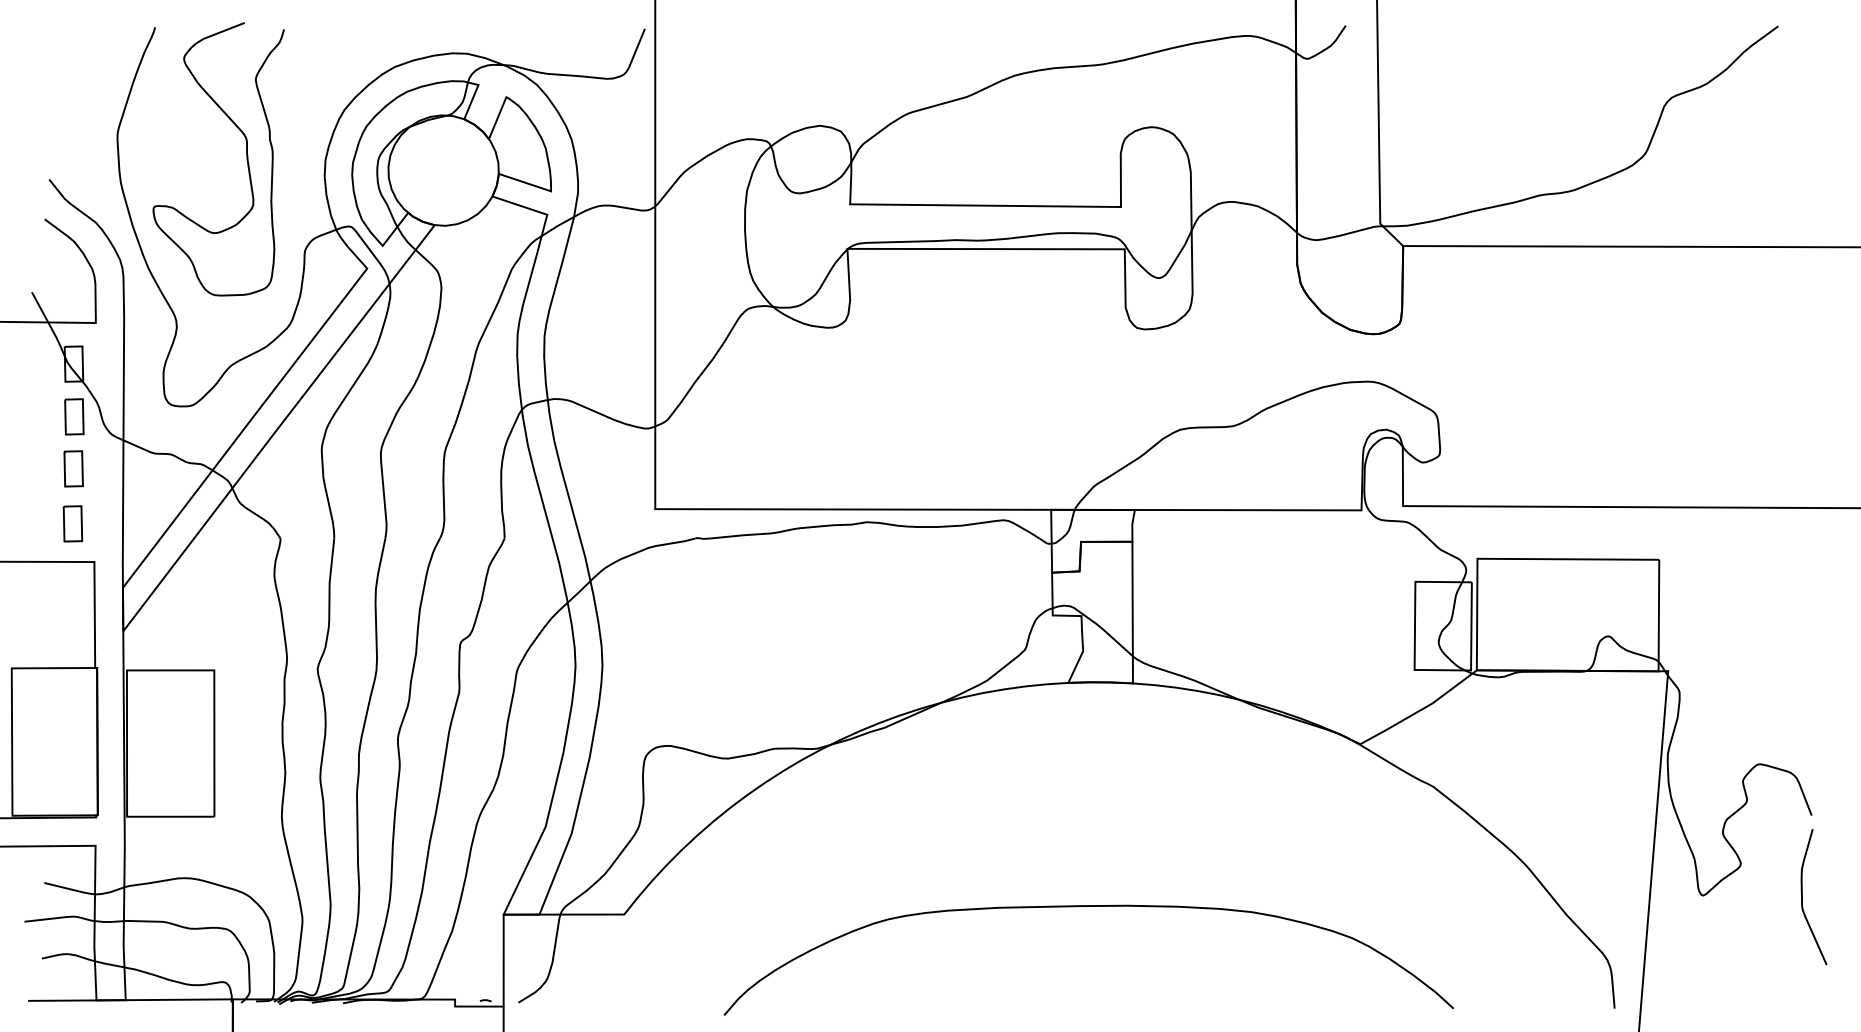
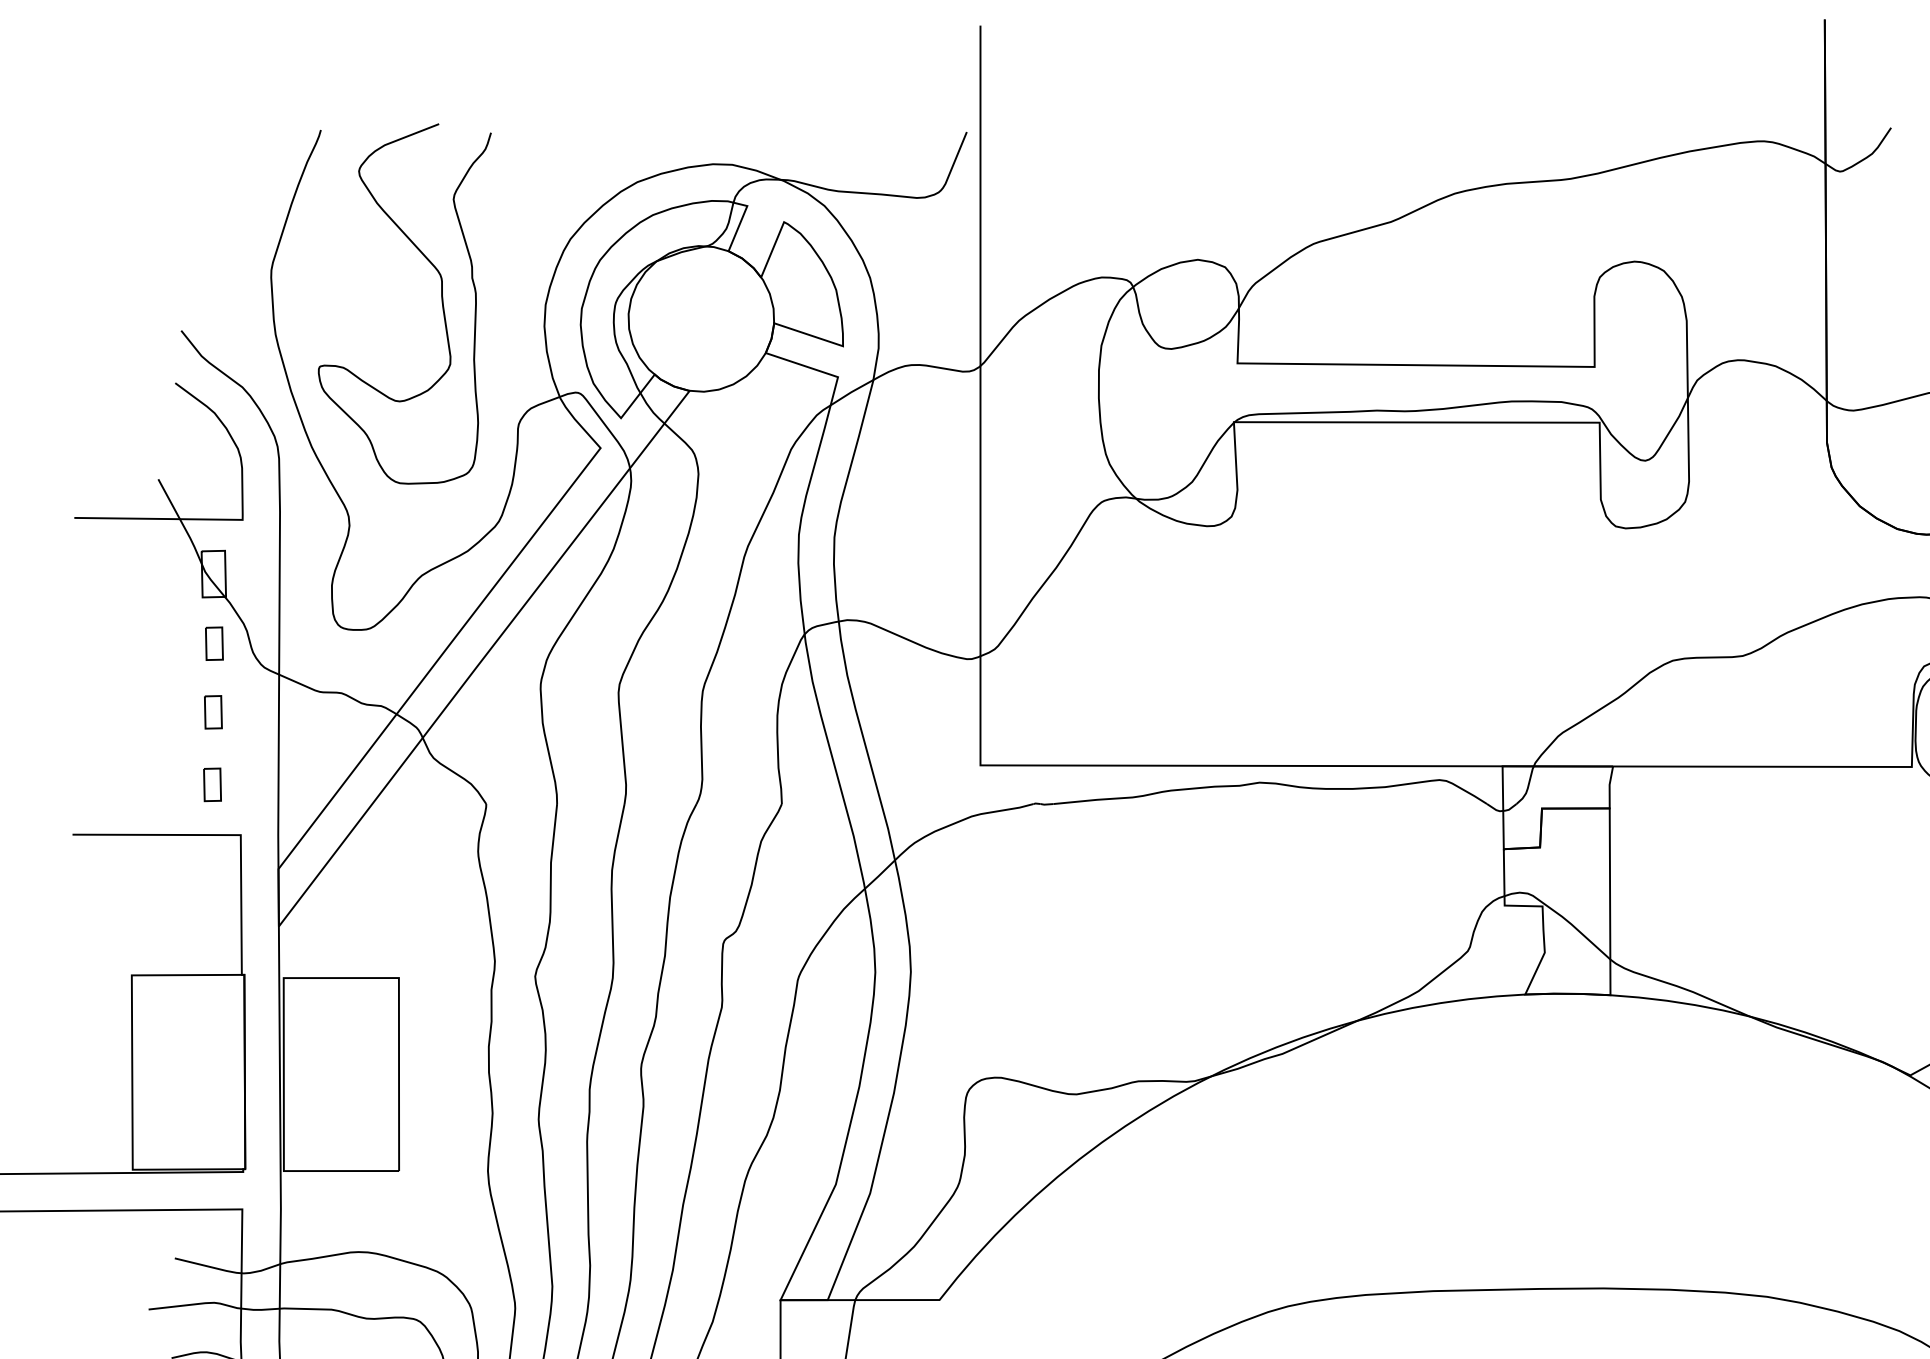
part: (74, 416) -> (214, 643), size x0.7
part: (73, 468) -> (213, 711), size x0.7
part: (72, 523) -> (211, 784), size x0.7

